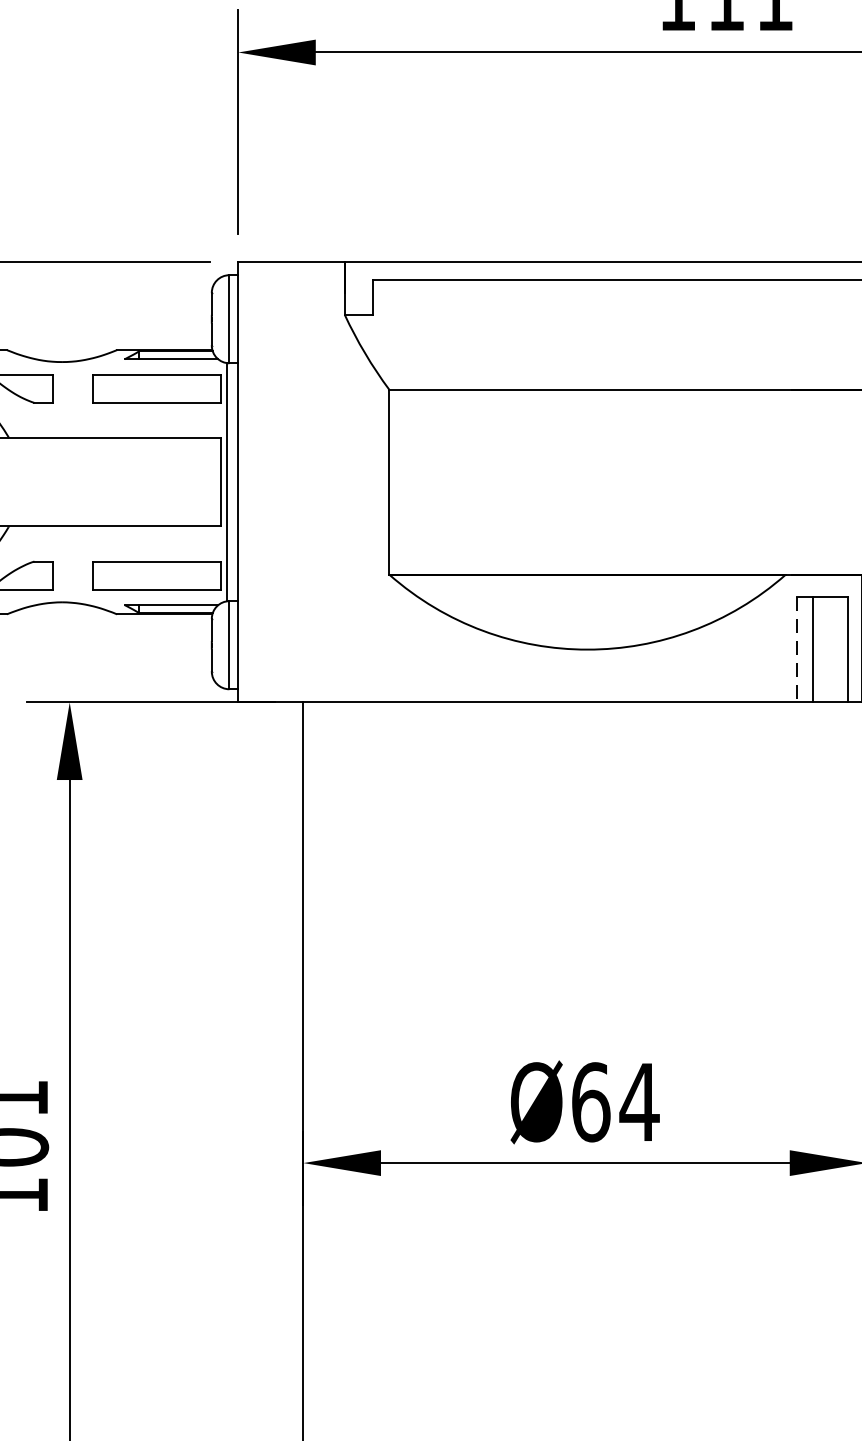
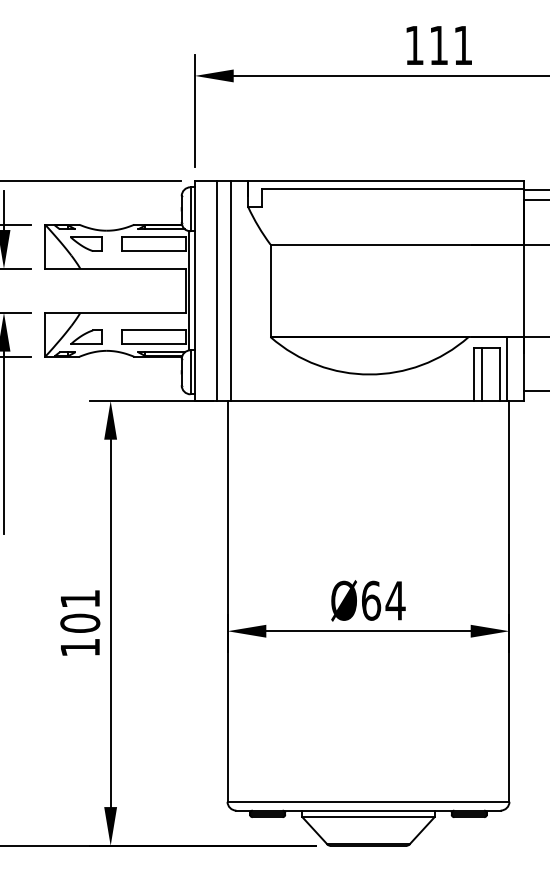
line: (281, 481) -> (216, 290), added
line: (311, 481) -> (231, 290), added
line: (797, 651) -> (474, 375), dashed -> solid

